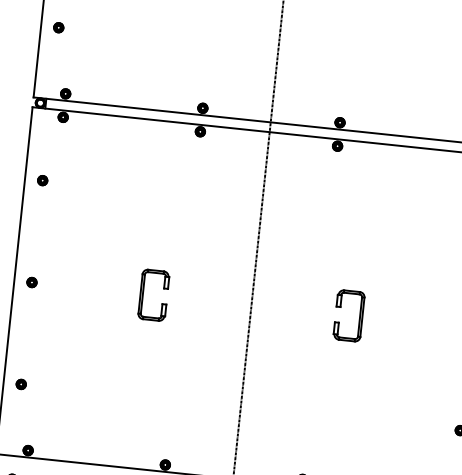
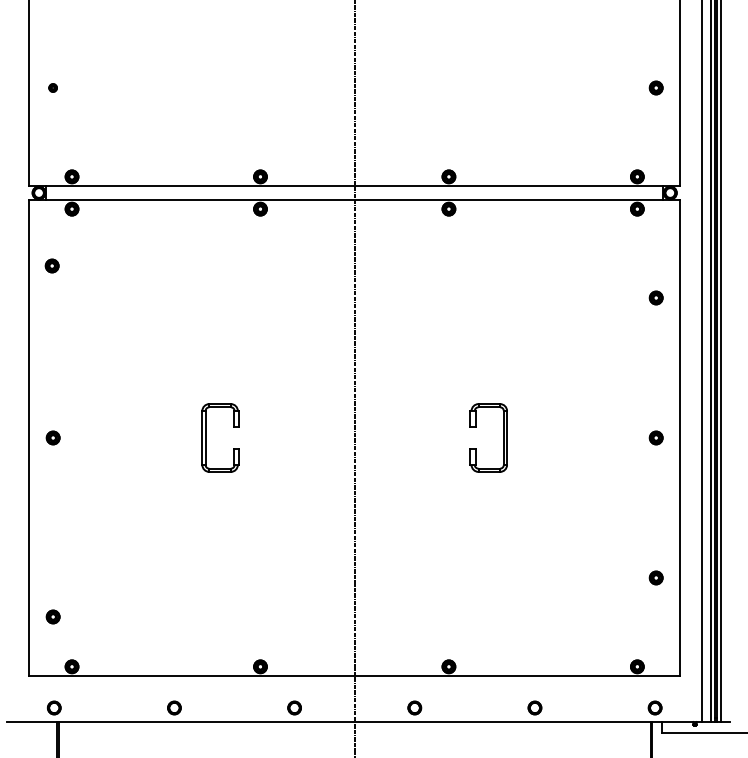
part: (58, 27) -> (52, 87), size x0.6
part: (42, 180) -> (51, 265), moved
part: (20, 384) -> (52, 616), moved

